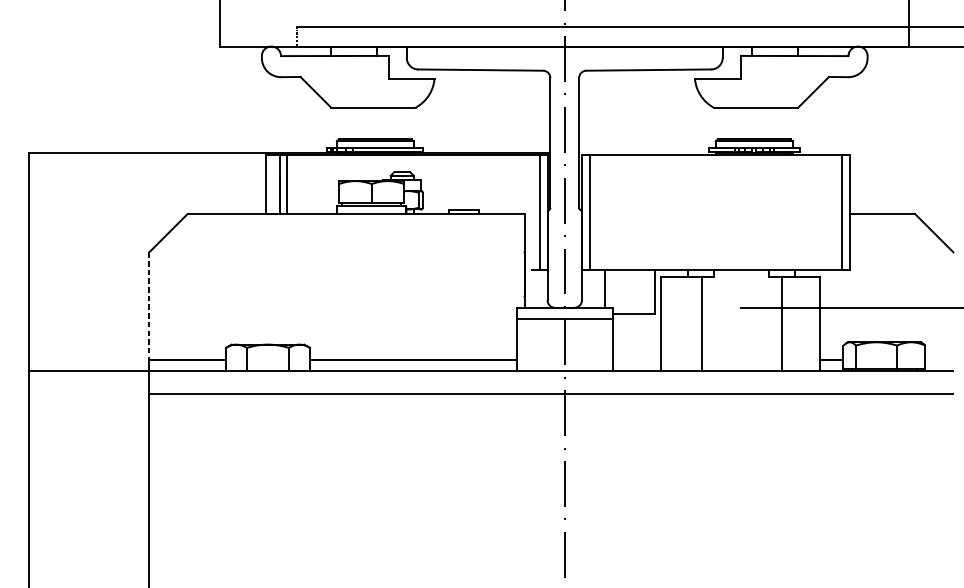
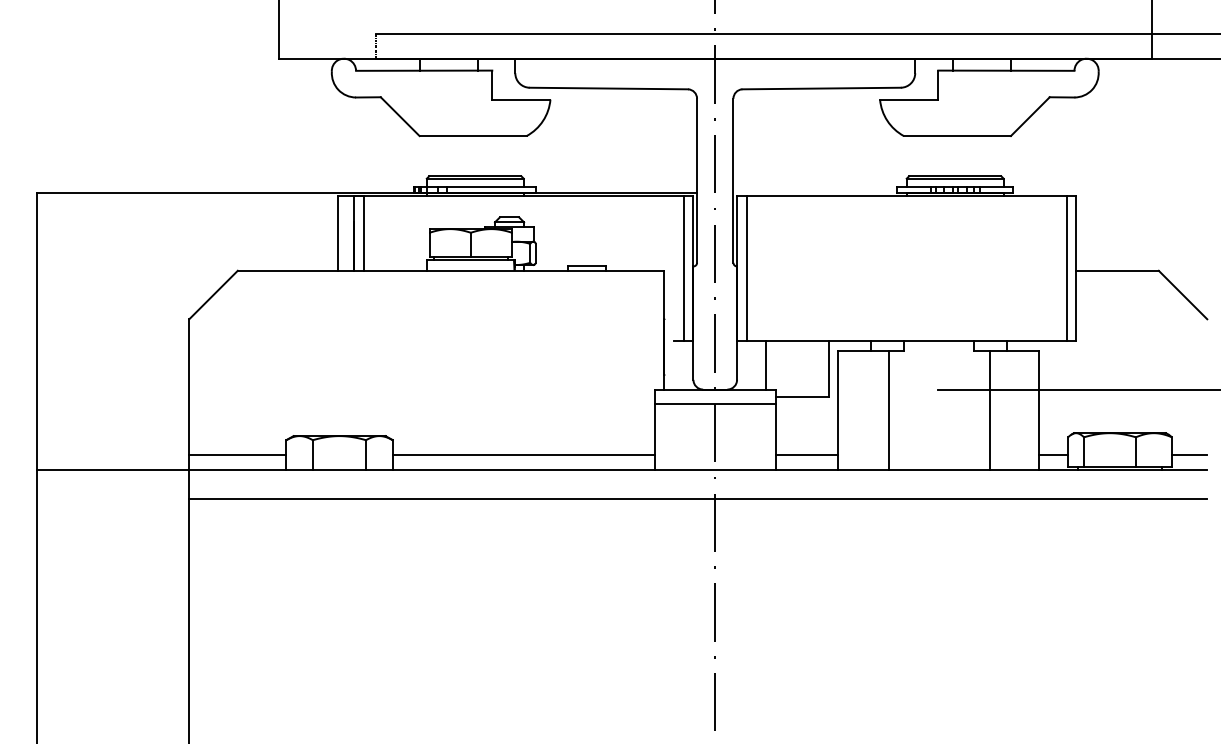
line: (149, 306) -> (189, 387), dashed -> solid
line: (636, 359) -> (806, 455), added
line: (939, 359) -> (1189, 455), added

